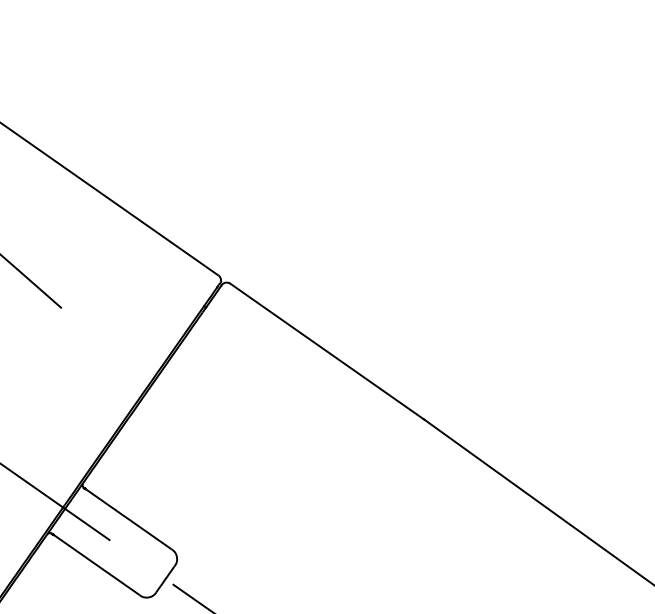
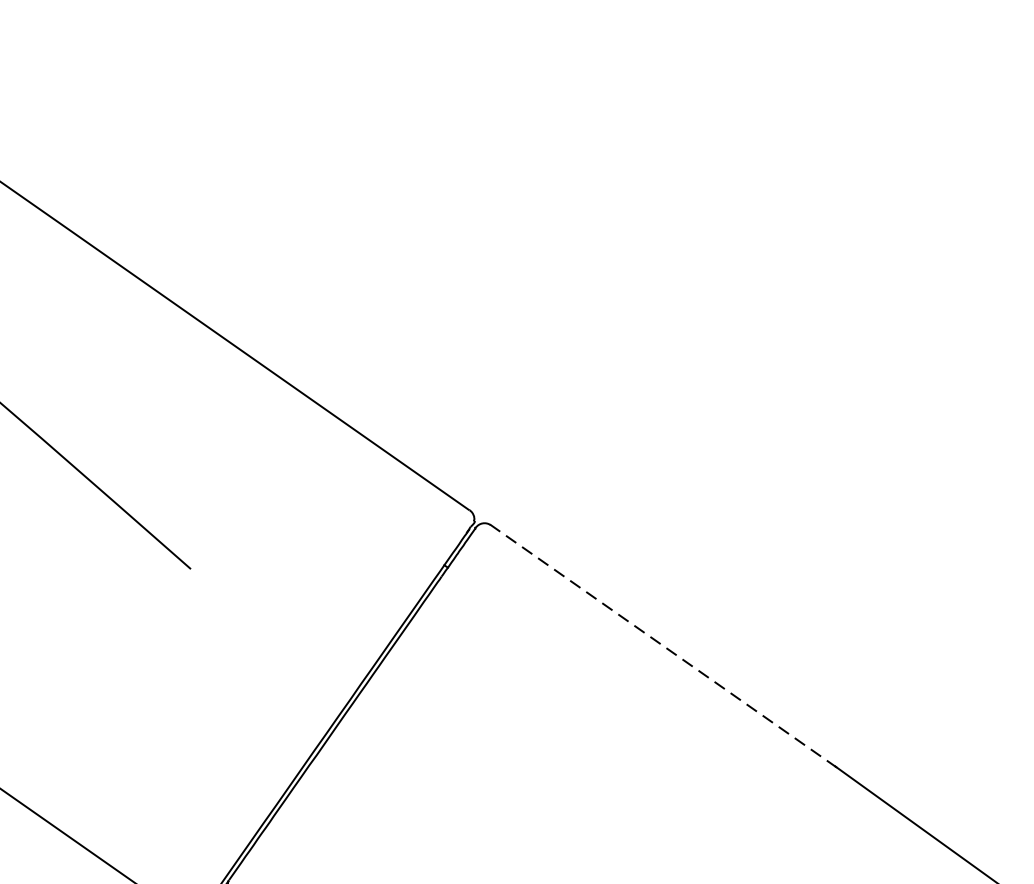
line: (327, 351) -> (664, 645), solid -> dashed

